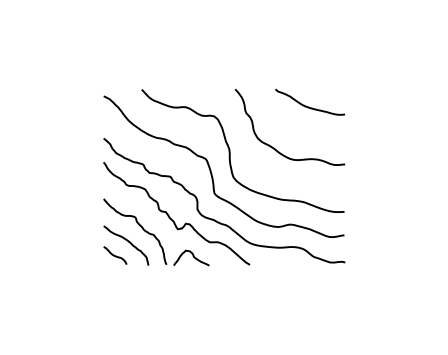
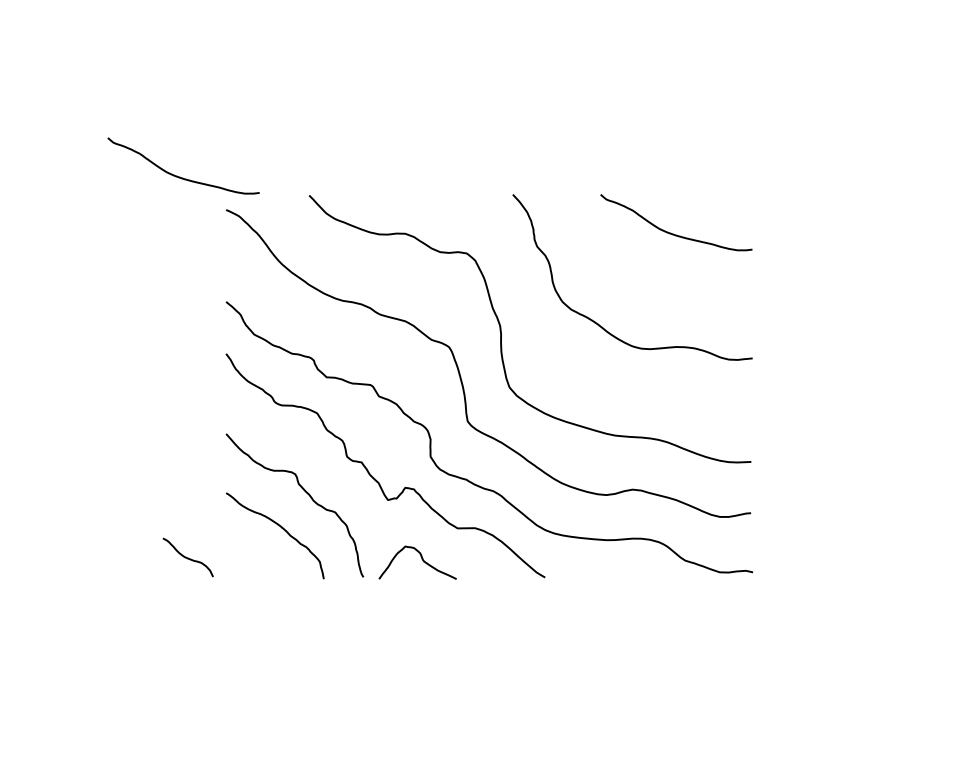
curve: (80, 79) -> (175, 173), added
curve: (115, 255) -> (188, 557), moved

